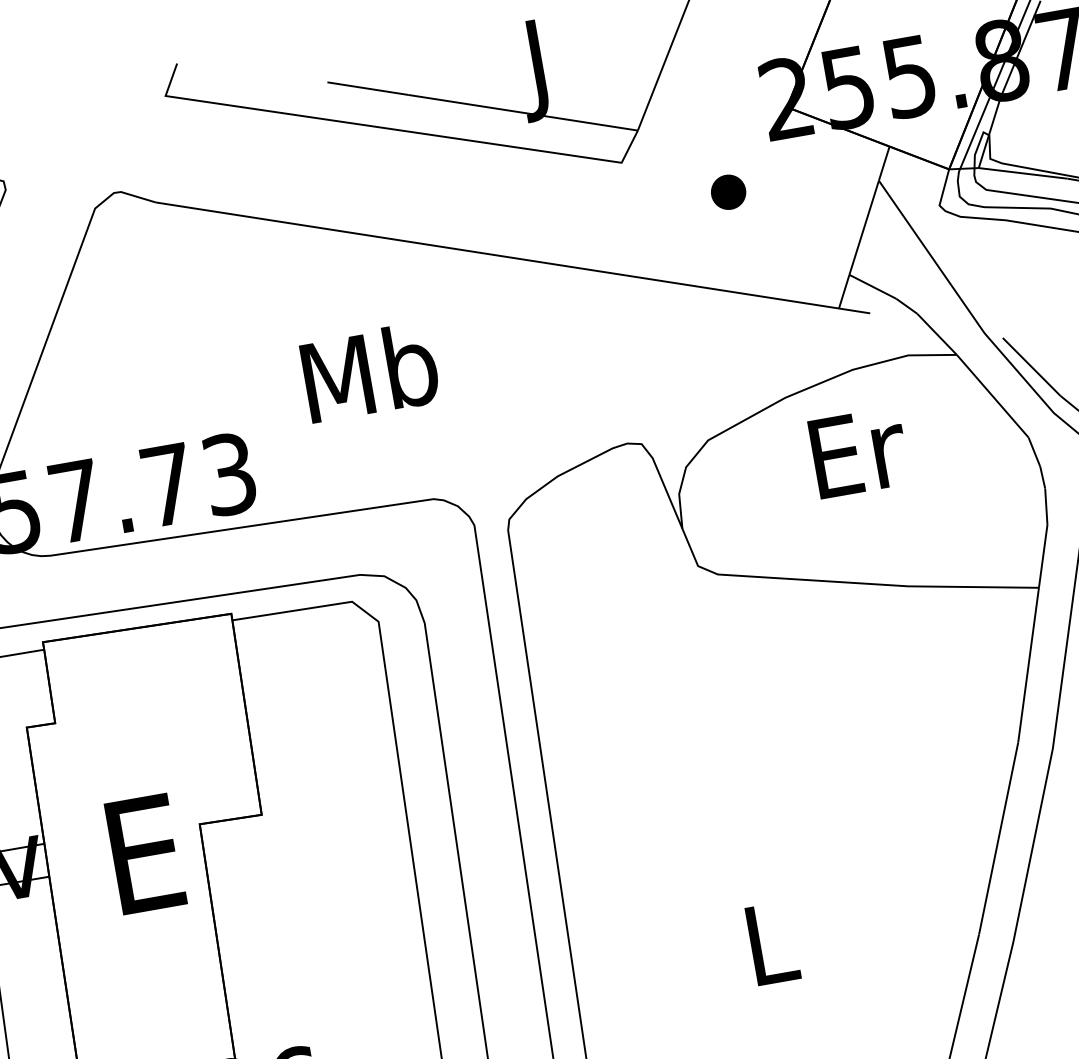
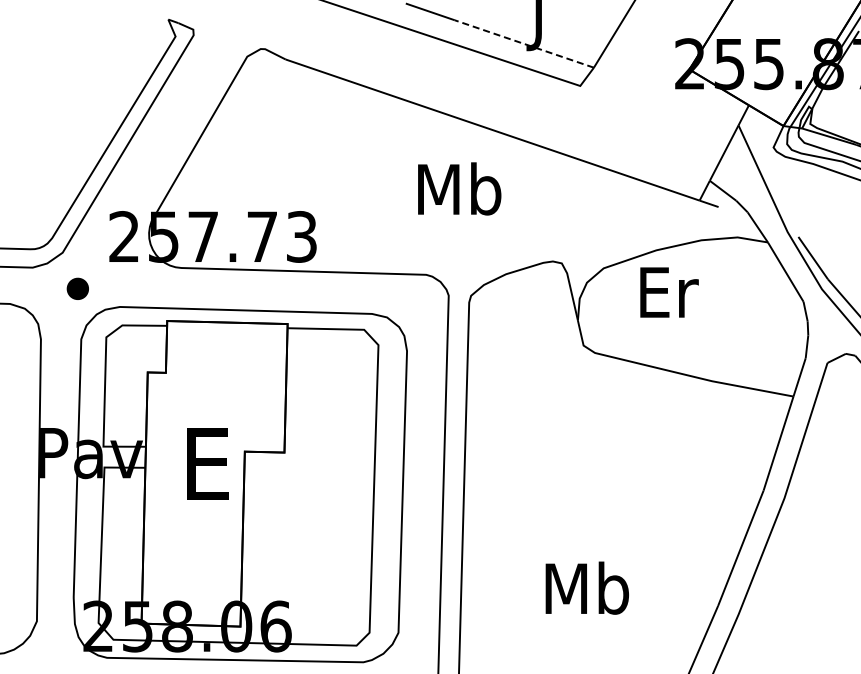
line: (523, 111) -> (524, 43), solid -> dashed
part: (728, 192) -> (643, 116), removed
text: (369, 371) -> (459, 188), moved
text: (859, 452) -> (669, 292), moved
text: (769, 941) -> (586, 587), L -> Mb

